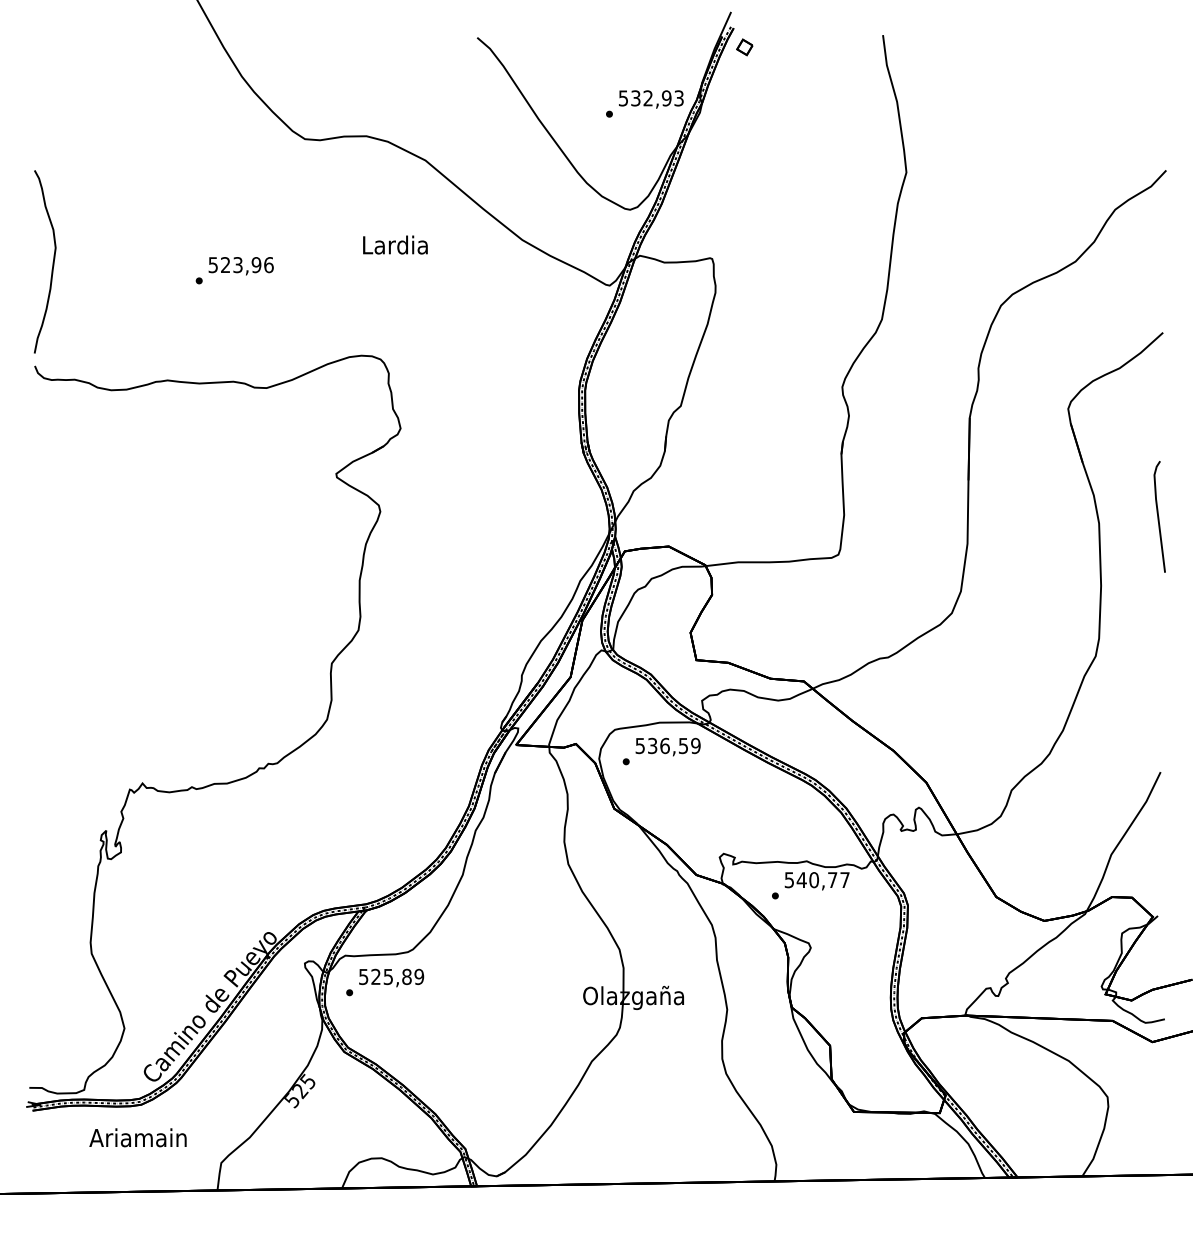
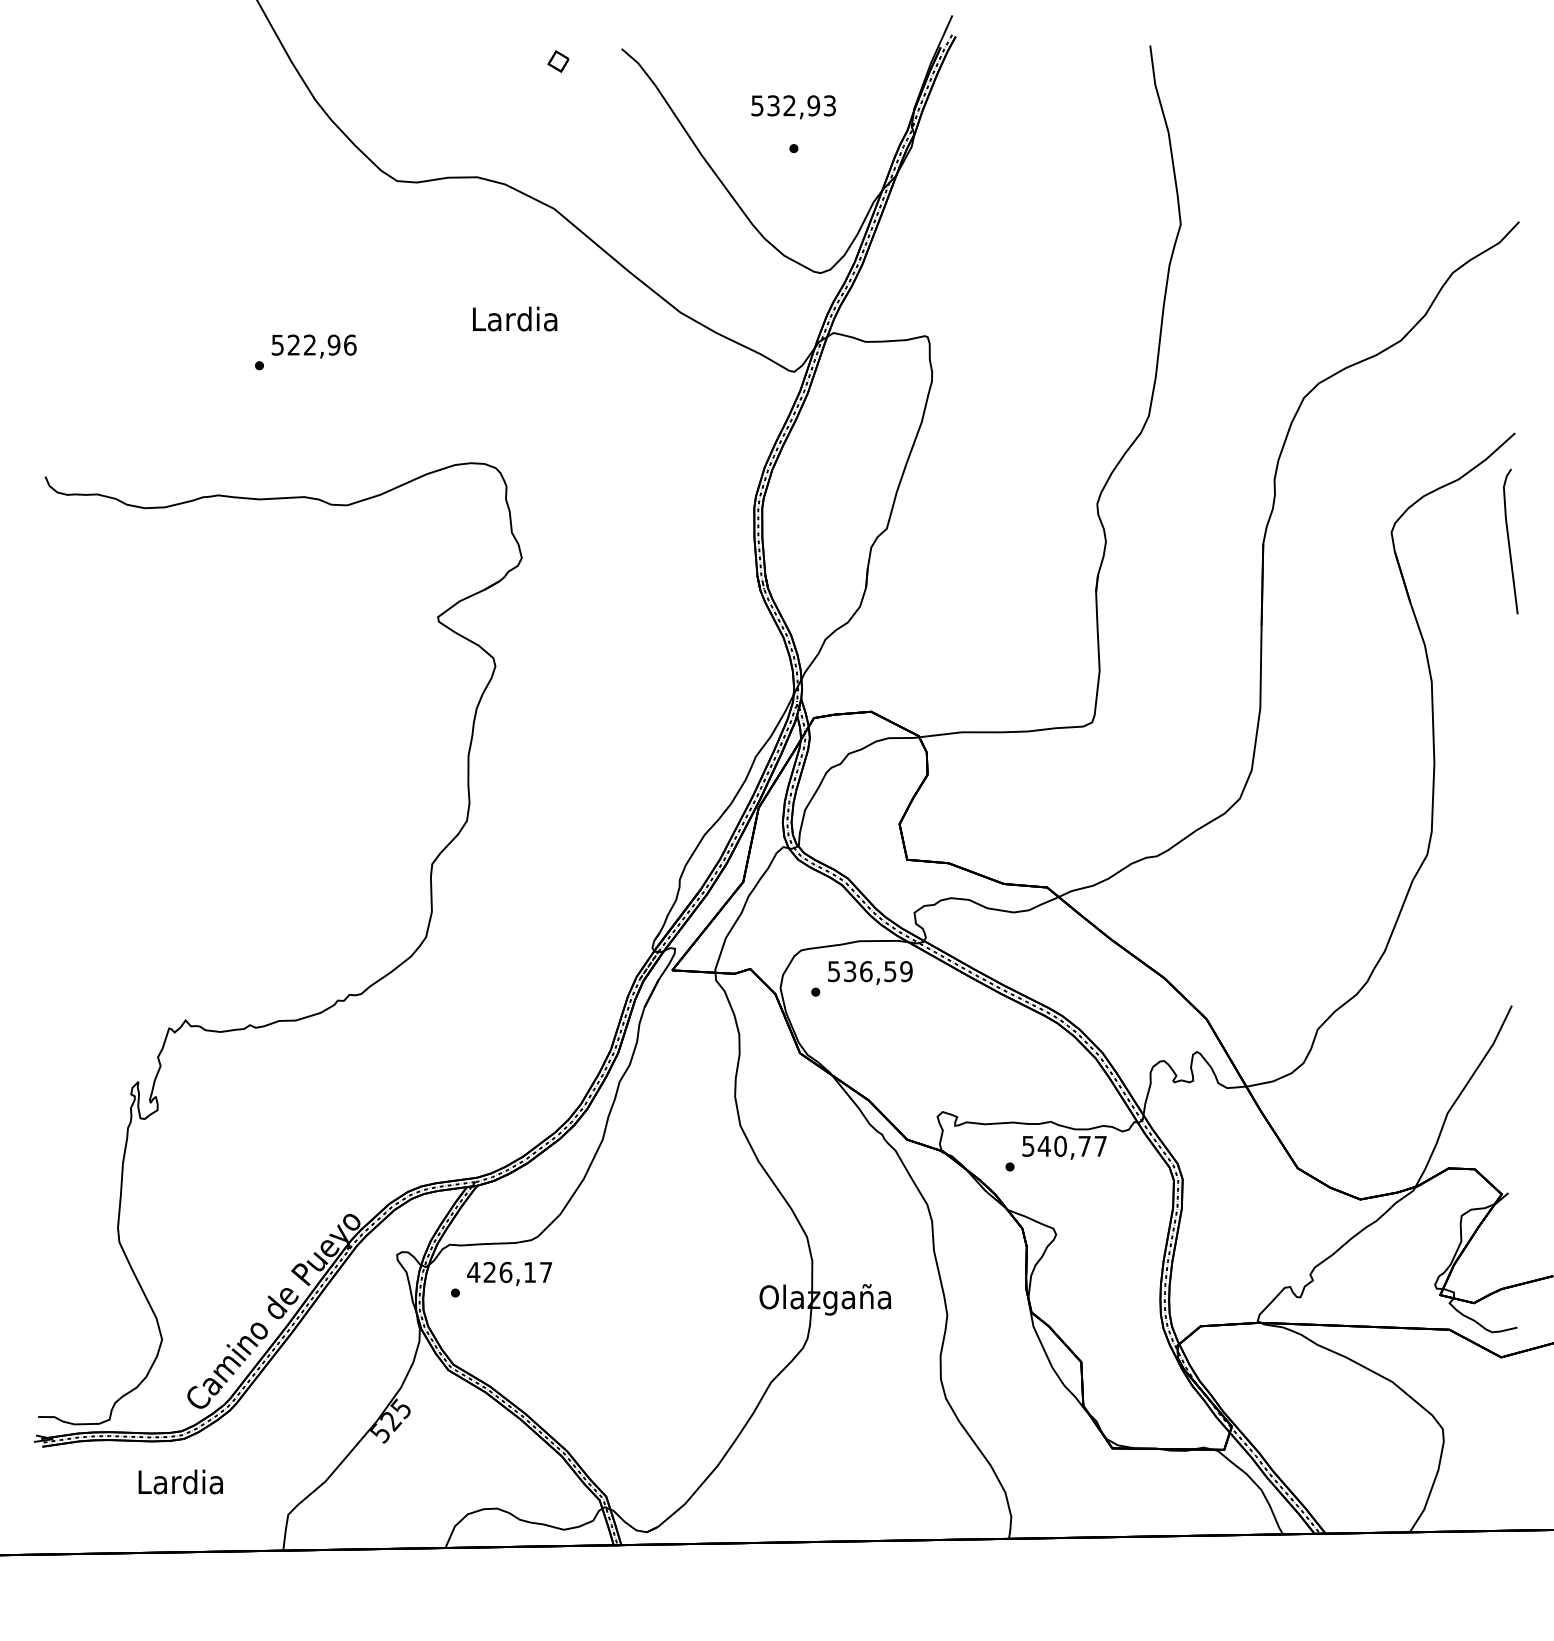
part: (744, 47) -> (558, 61), moved
text: (651, 99) -> (793, 107), moved
curve: (52, 262) -> (68, 341), removed
text: (237, 265) -> (309, 345), 523,96 -> 522,96
line: (1159, 516) -> (1510, 541), moved
text: (391, 976) -> (509, 1271), 525,89 -> 426,17
text: (137, 1137) -> (179, 1481), Ariamain -> Lardia

